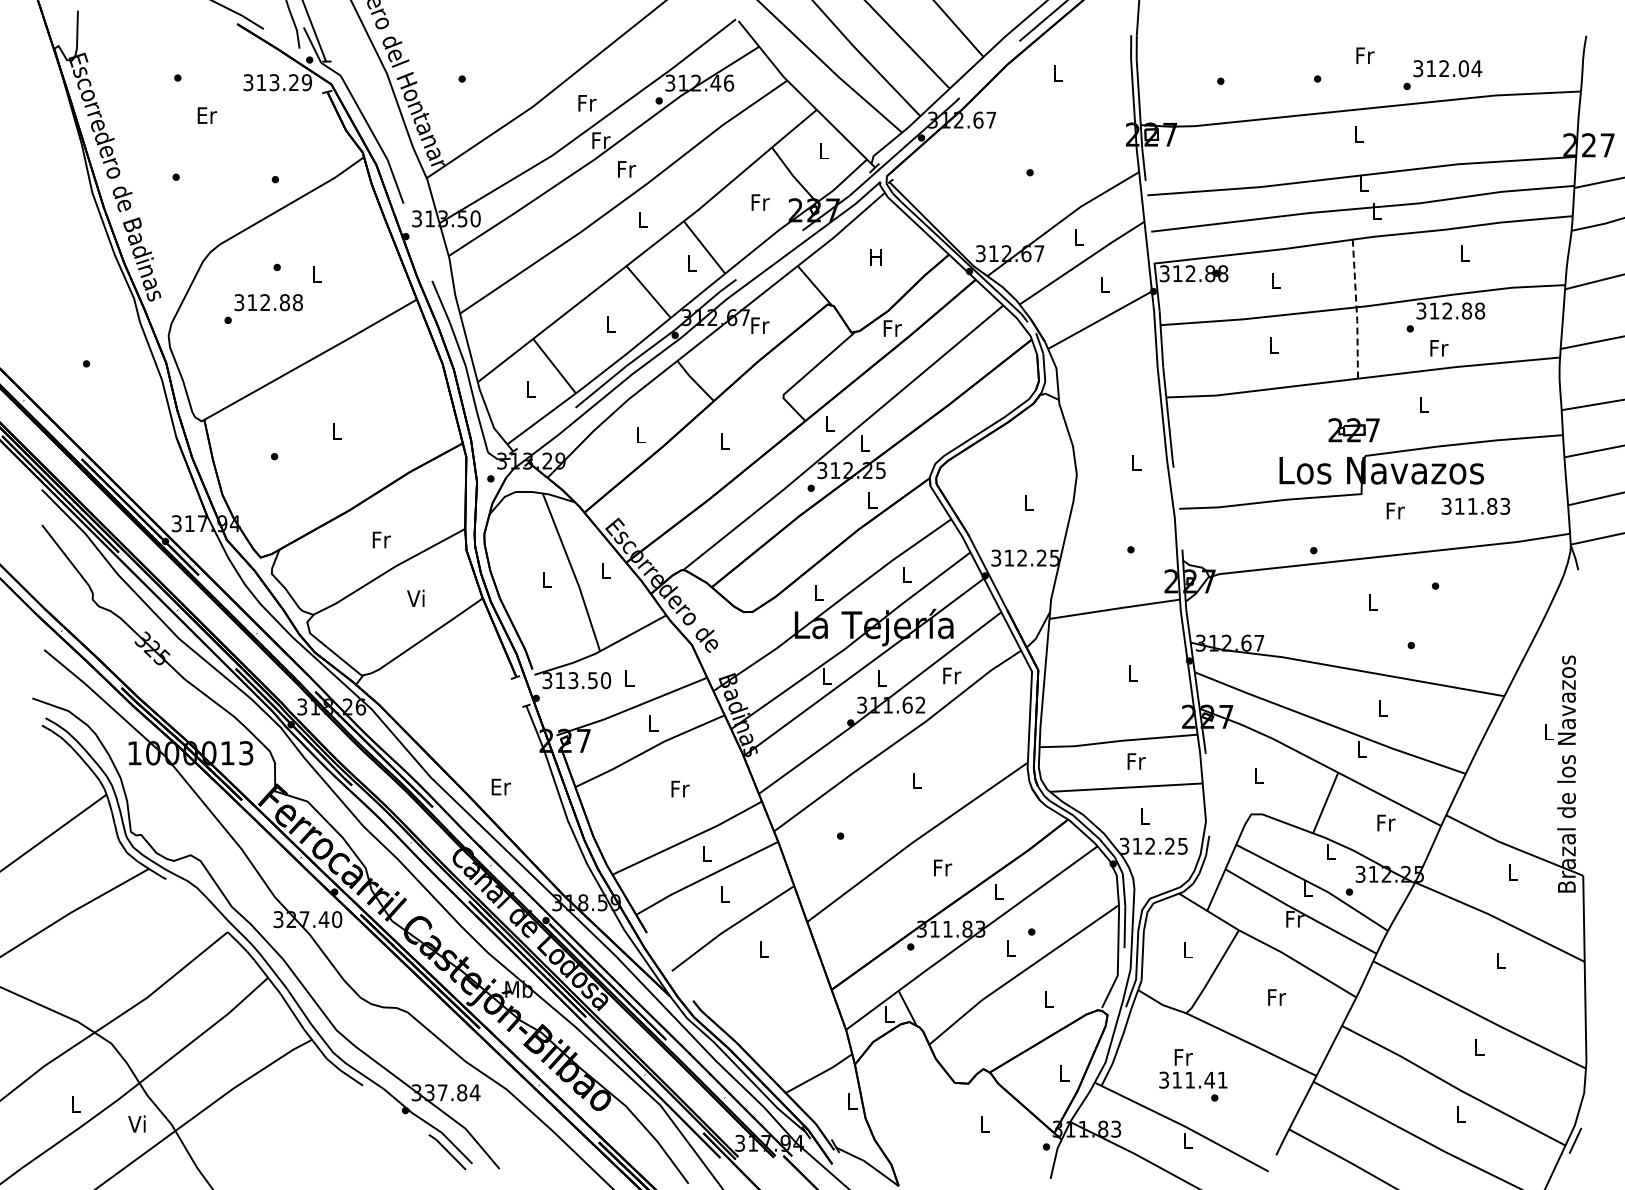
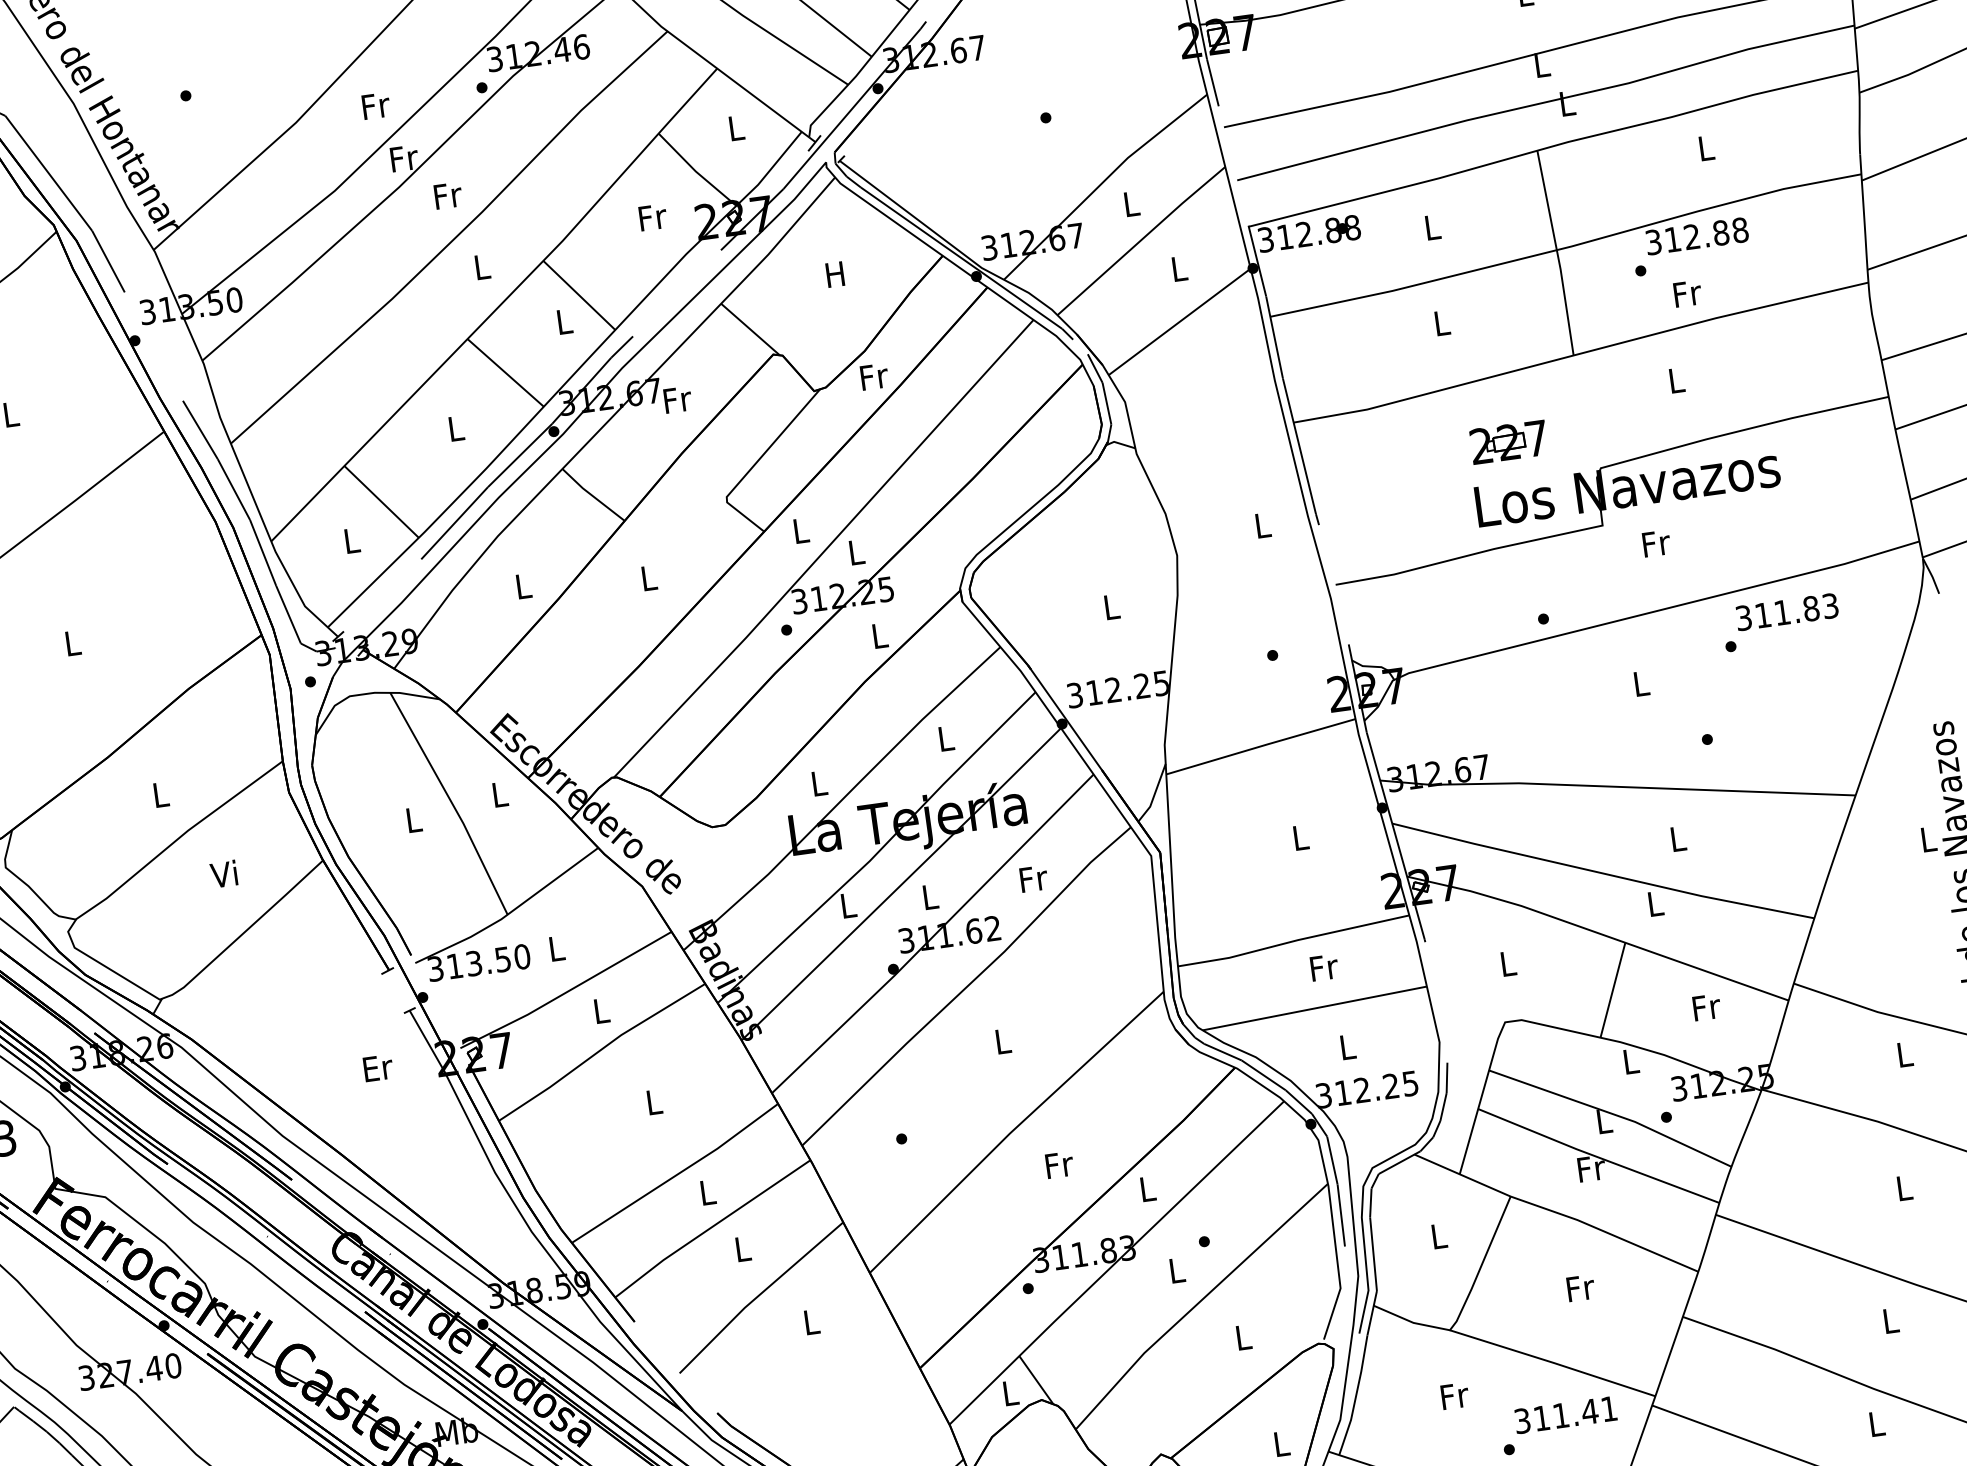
line: (1356, 310) -> (1557, 254), dashed -> solid
part: (1353, 430) -> (1508, 442), moved
text: (1475, 505) -> (1786, 610), moved
text: (381, 539) -> (161, 794), Fr -> L
text: (500, 786) -> (377, 1067), moved
text: (680, 788) -> (654, 1101), Fr -> L
text: (1193, 1079) -> (1565, 1413), moved

